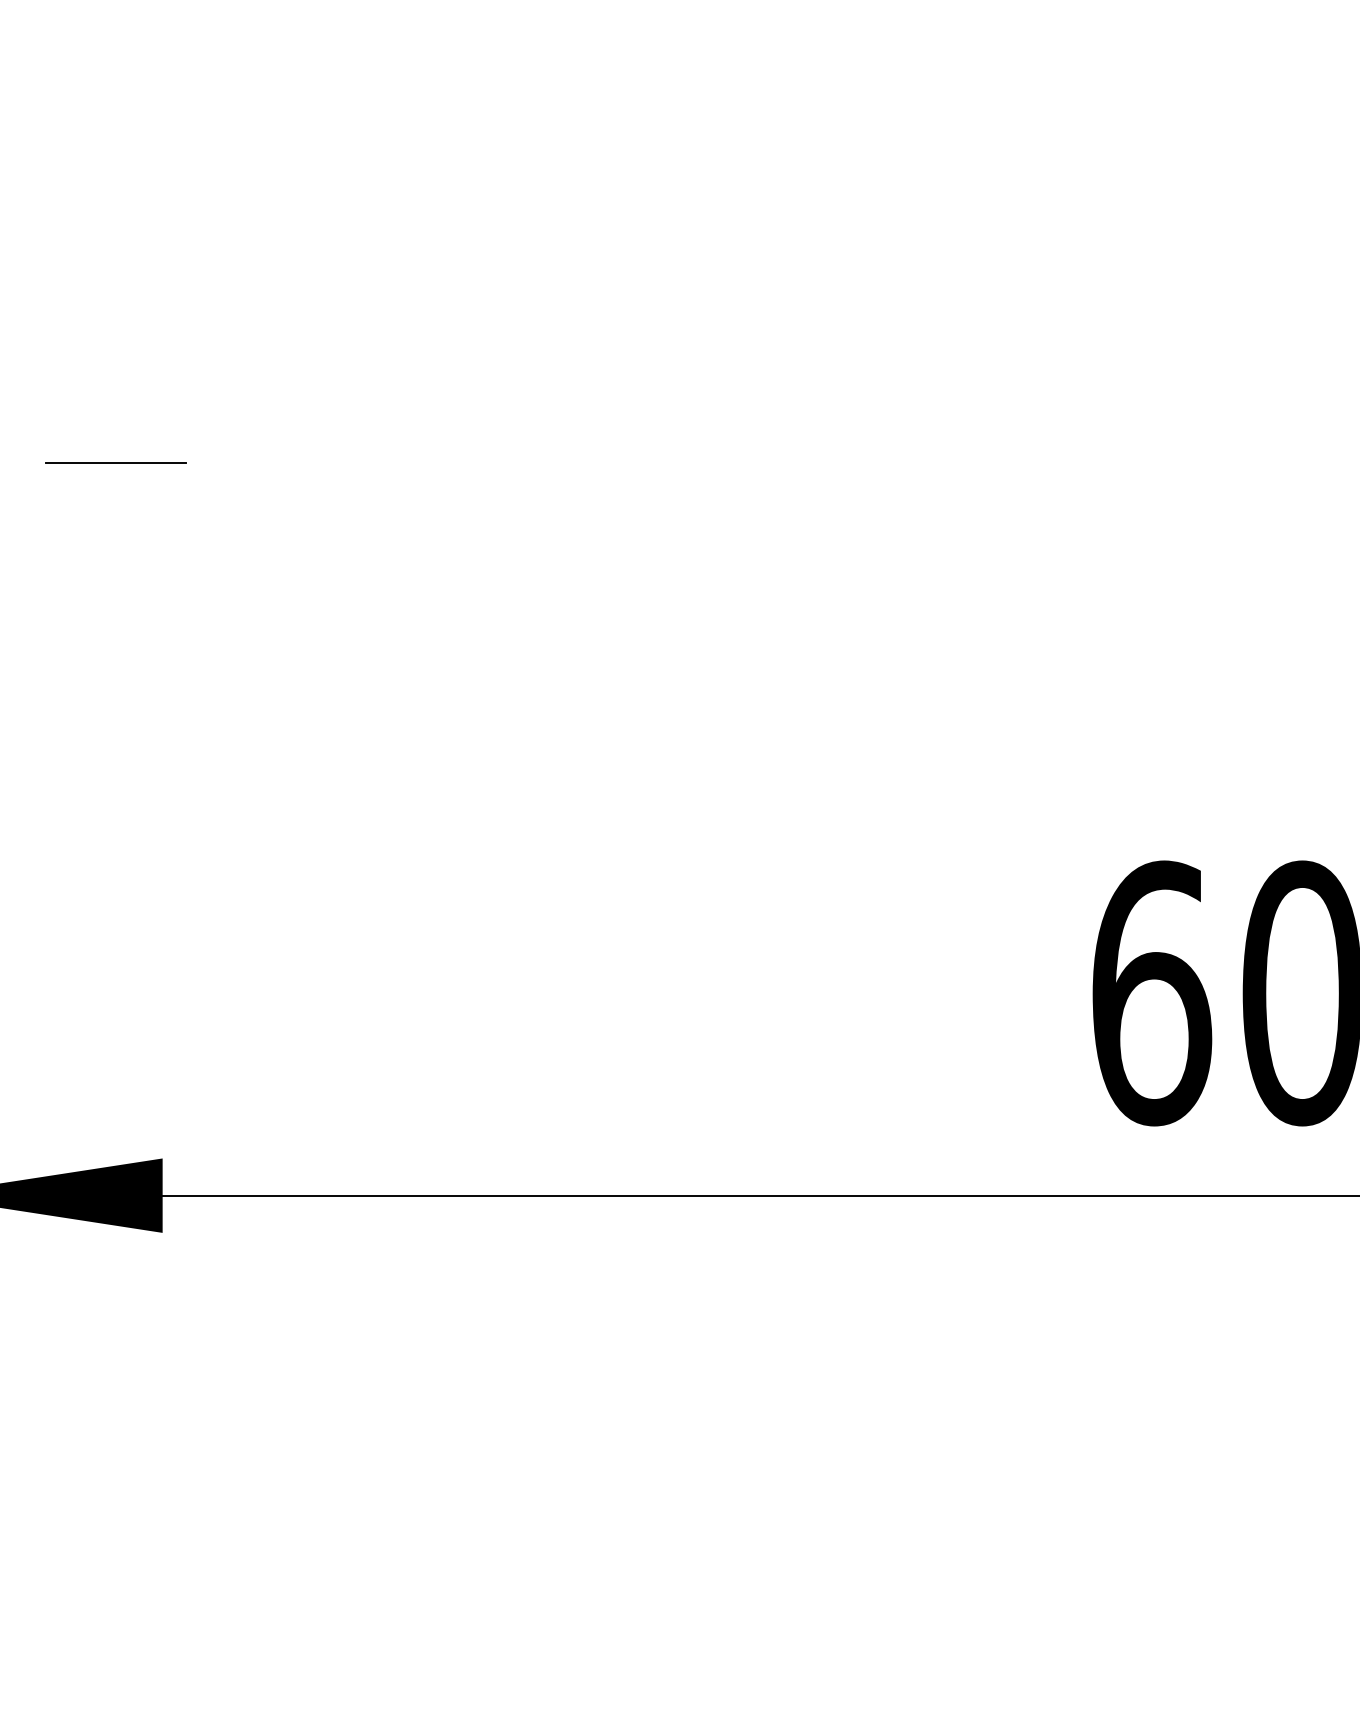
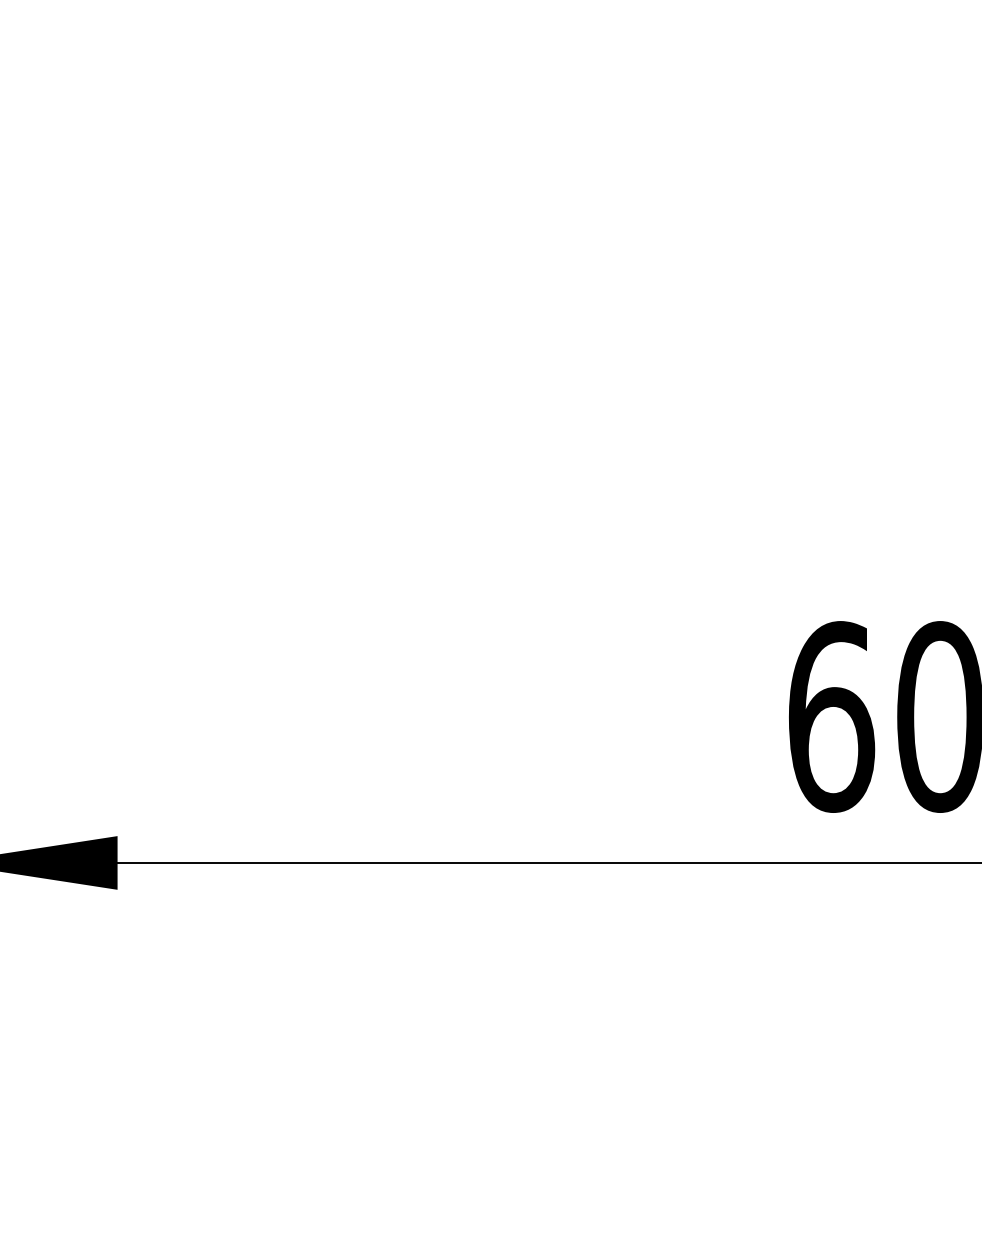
line: (115, 462) -> (83, 333), removed

